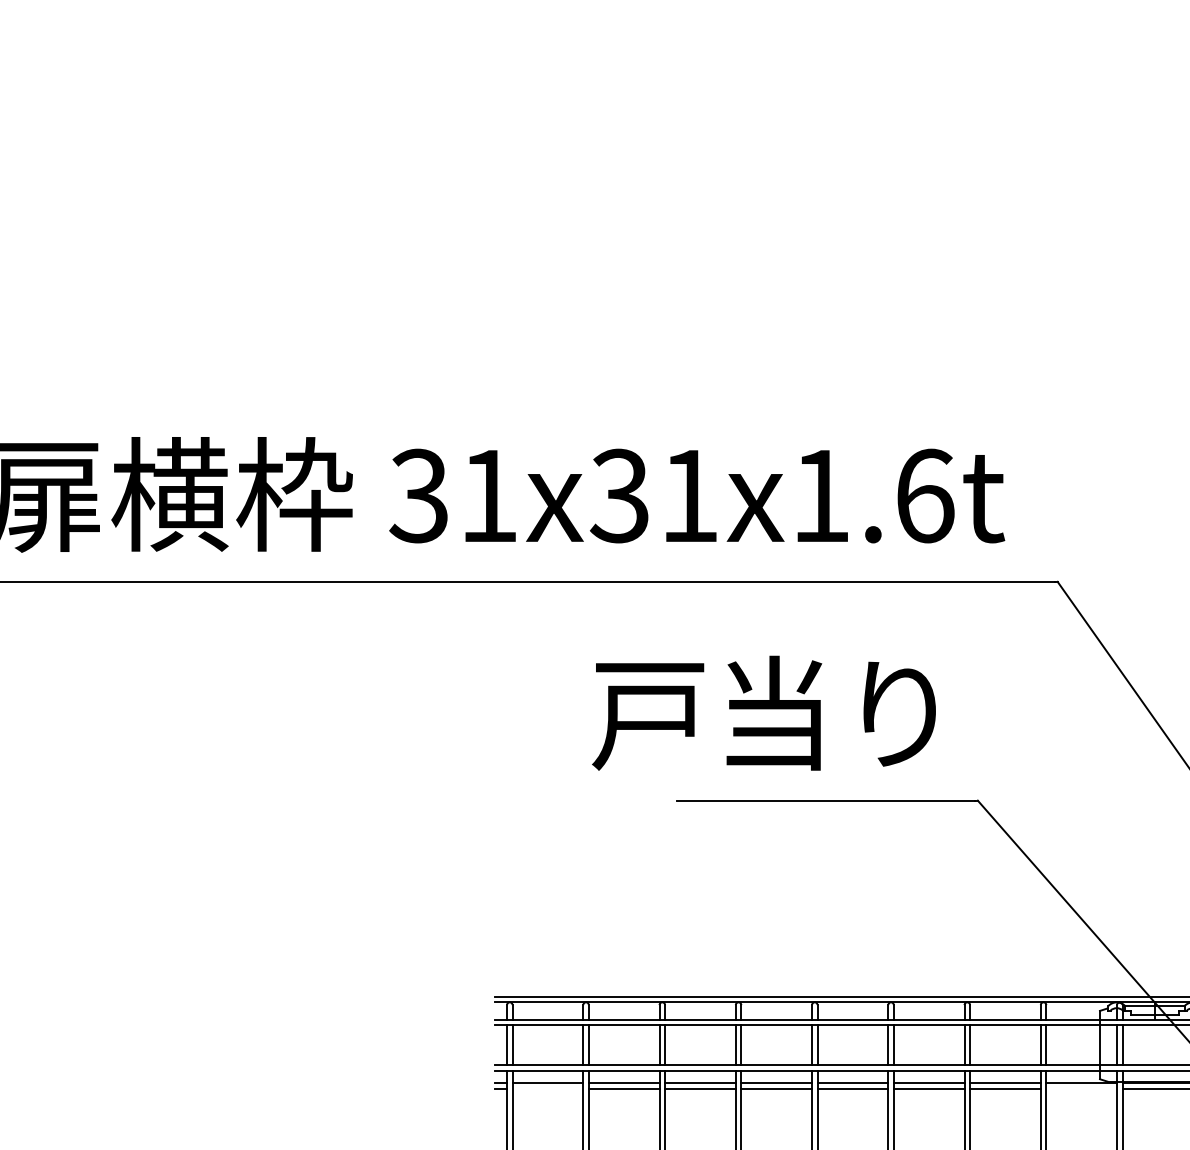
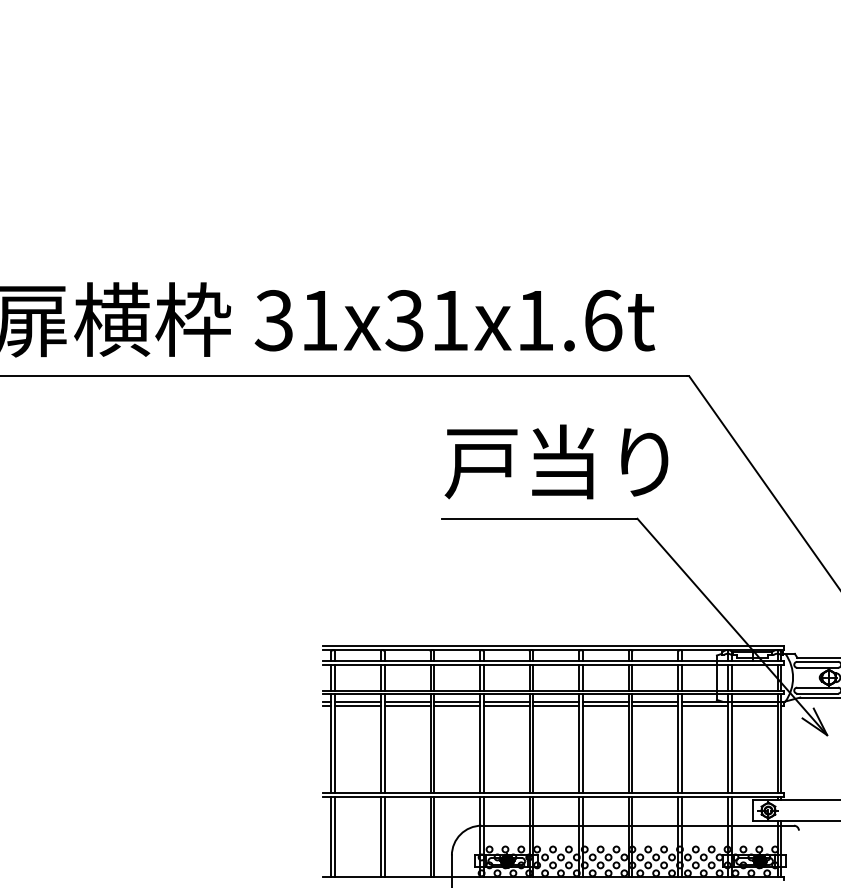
text: (764, 712) -> (556, 461), moved
line: (547, 1089) -> (357, 706), added
line: (1082, 1089) -> (705, 706), added

